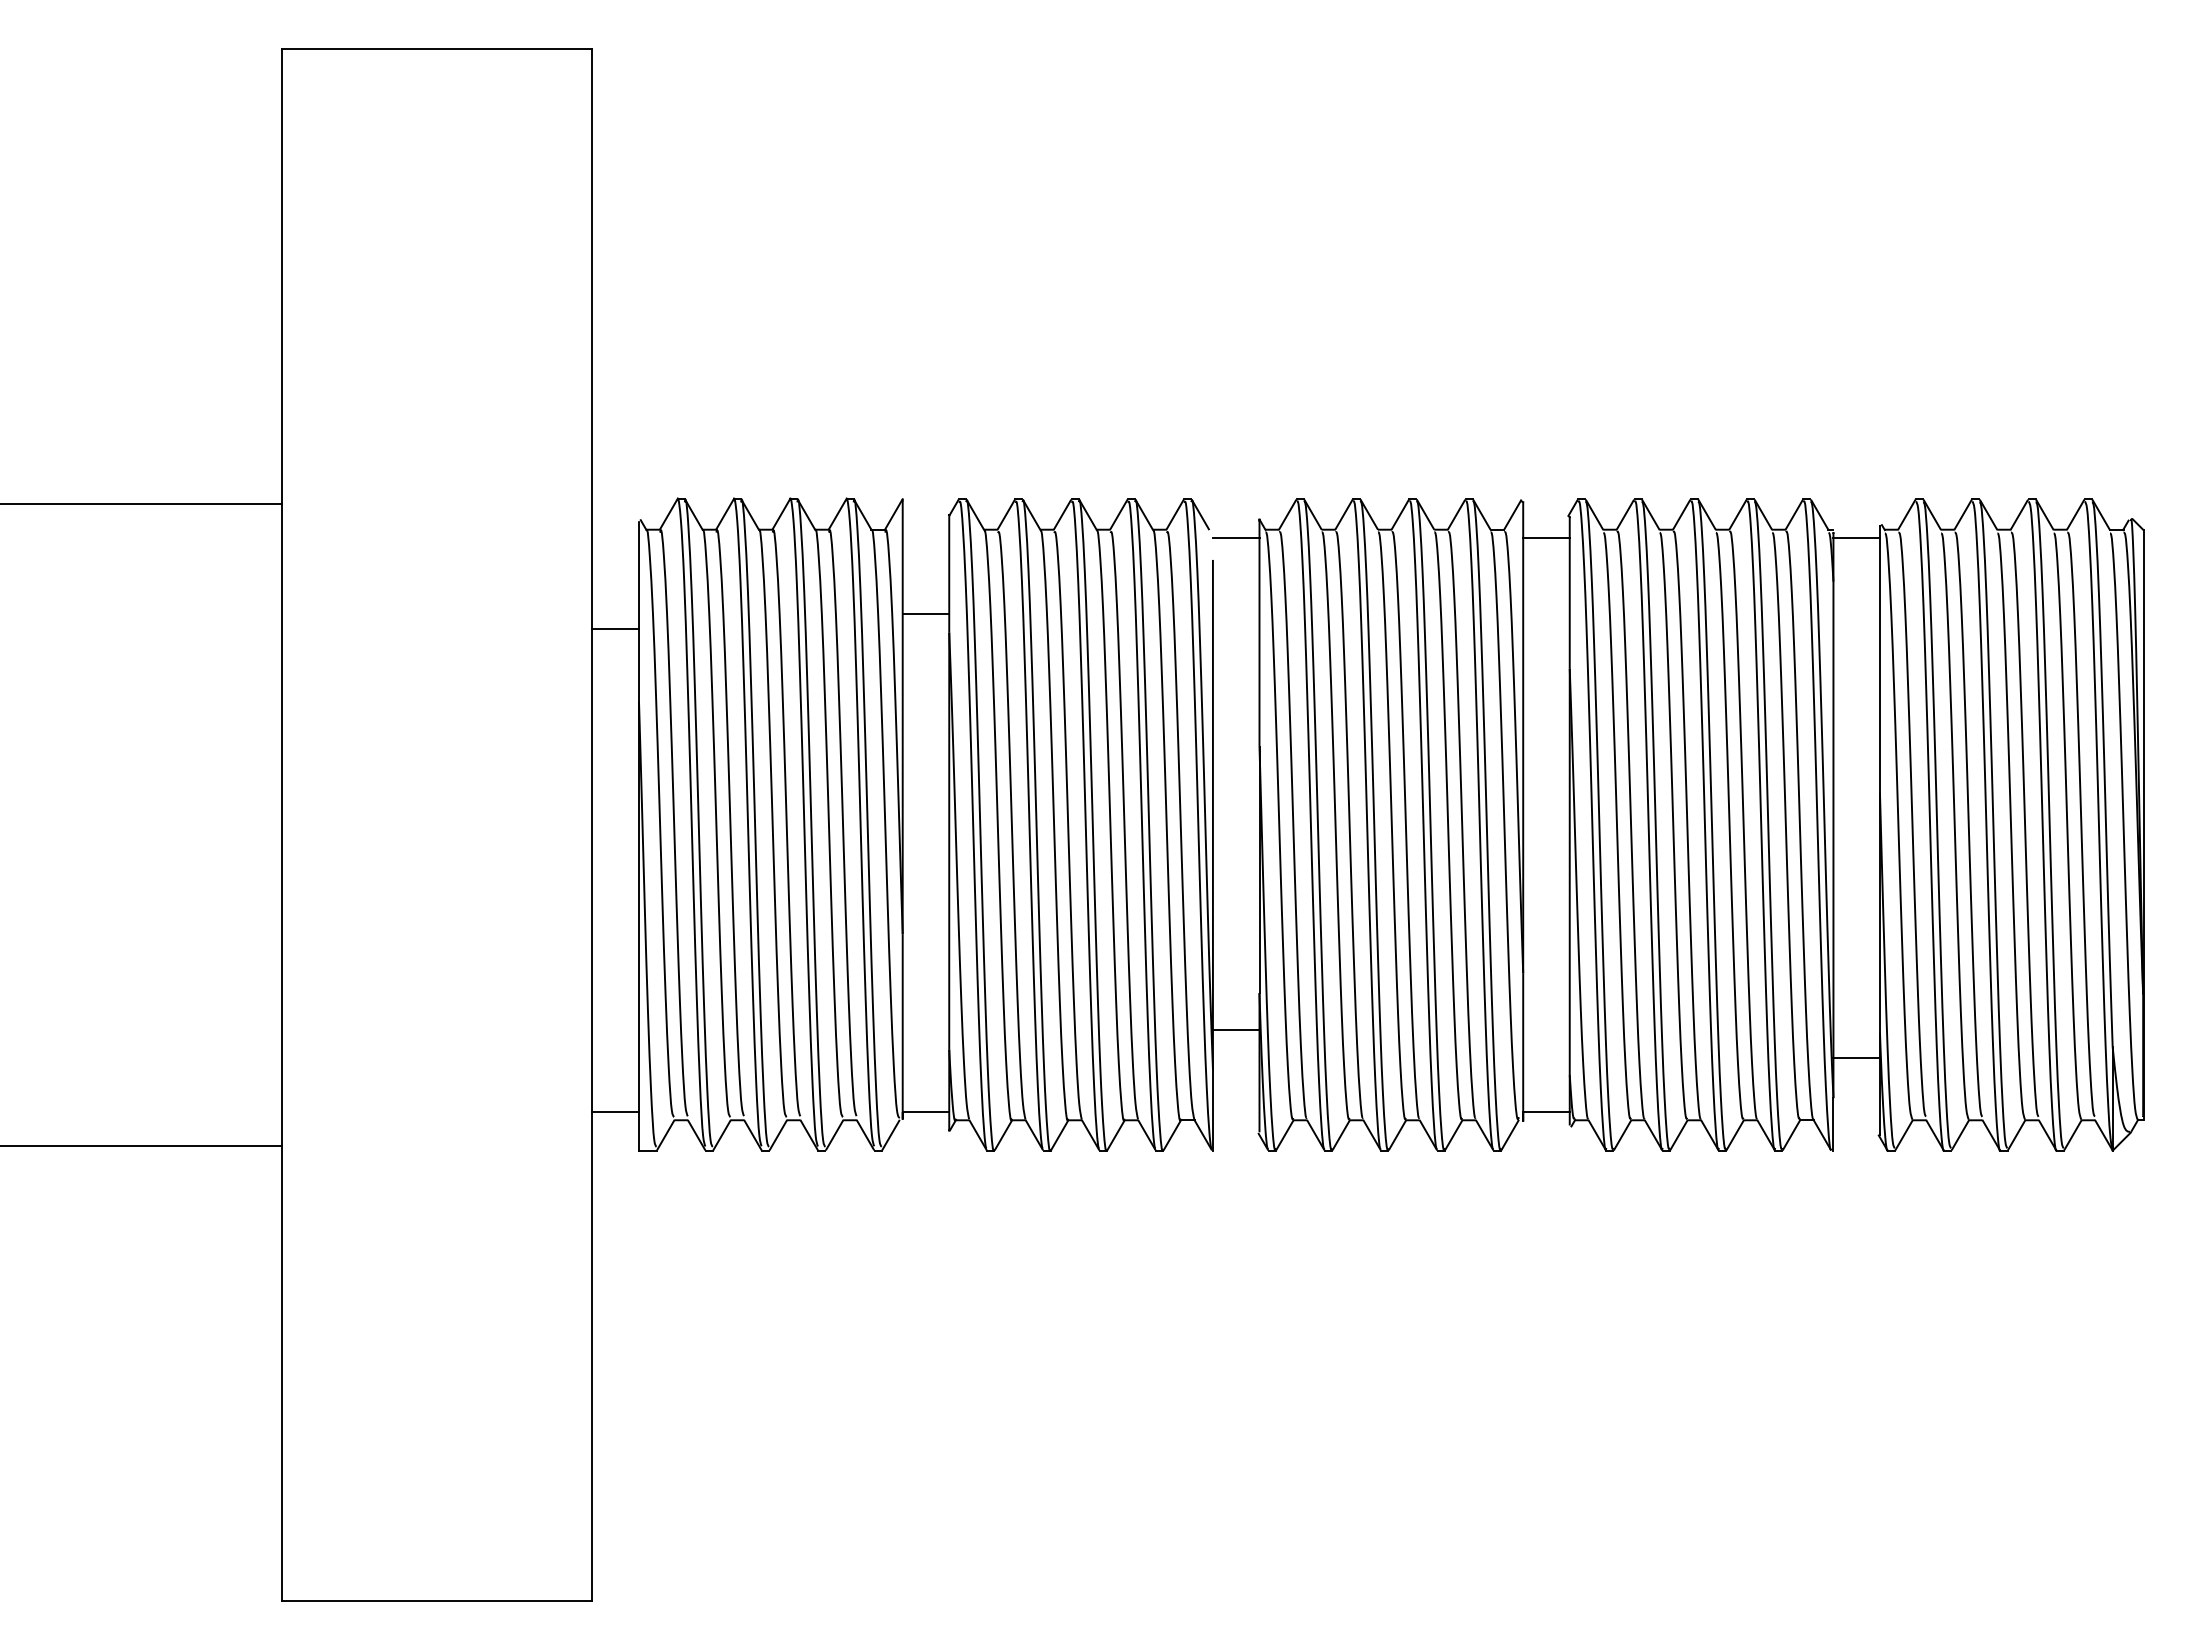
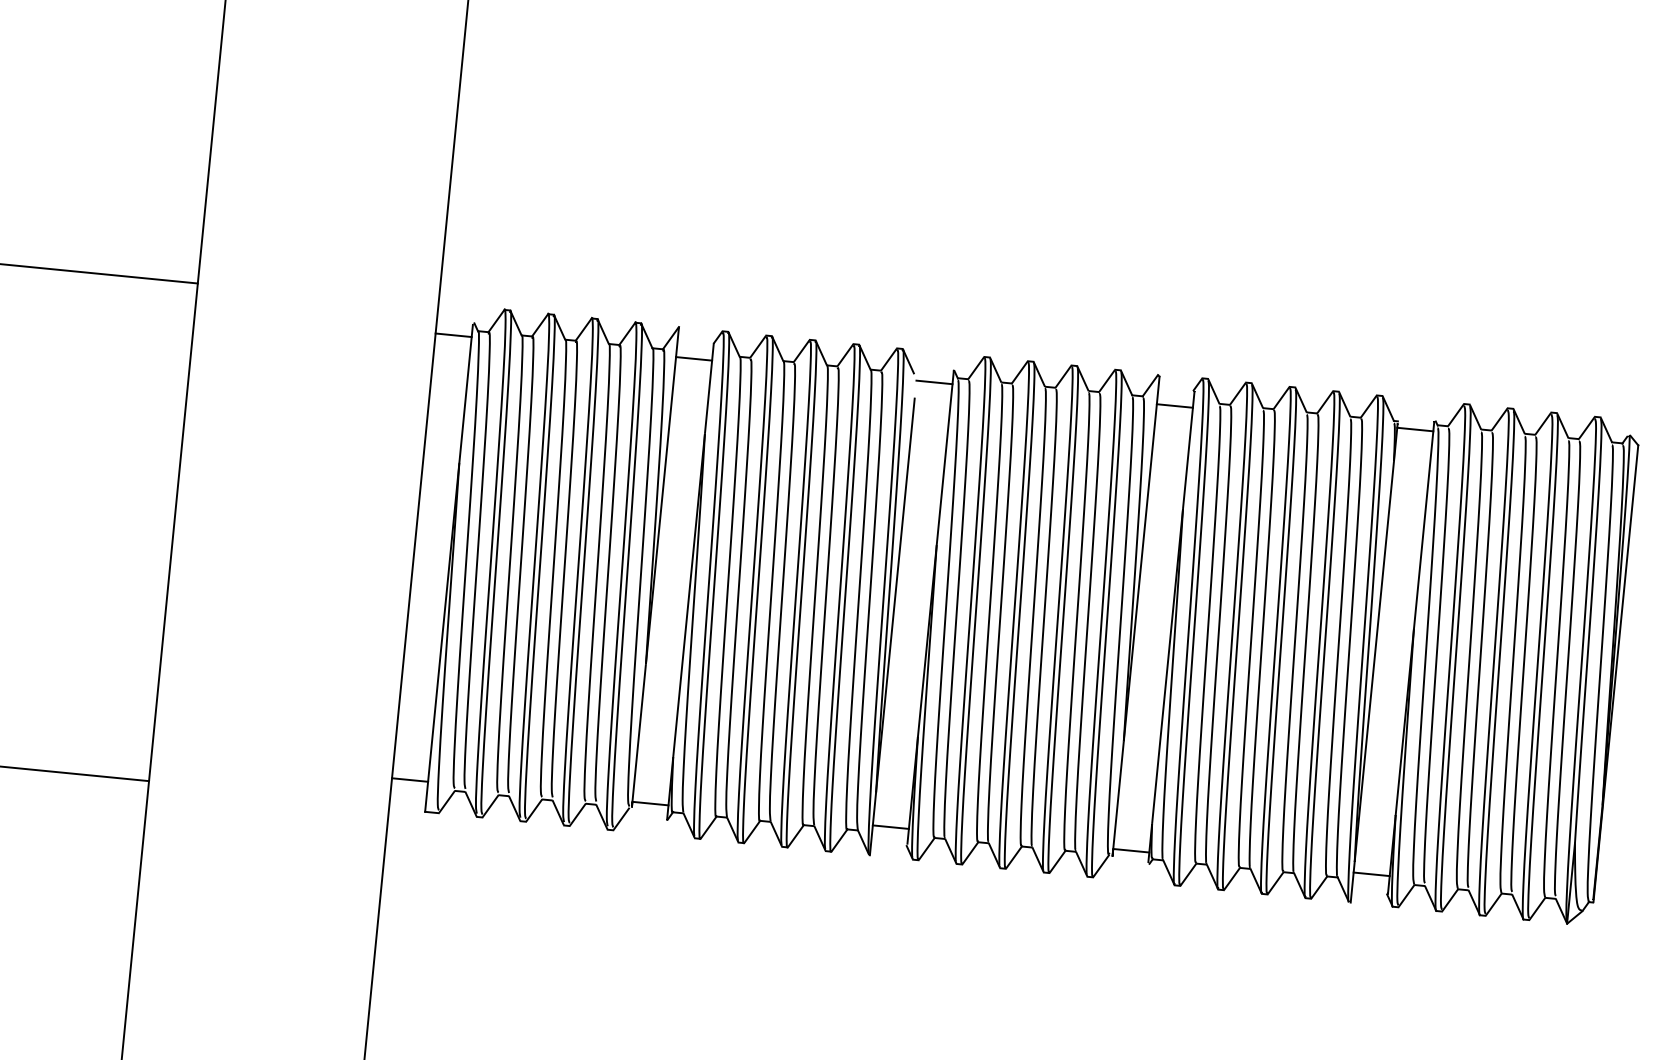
line: (925, 614) -> (693, 359), moved
line: (615, 629) -> (453, 335), moved
line: (1235, 1029) -> (890, 826), moved
line: (1856, 1057) -> (1371, 873), moved

